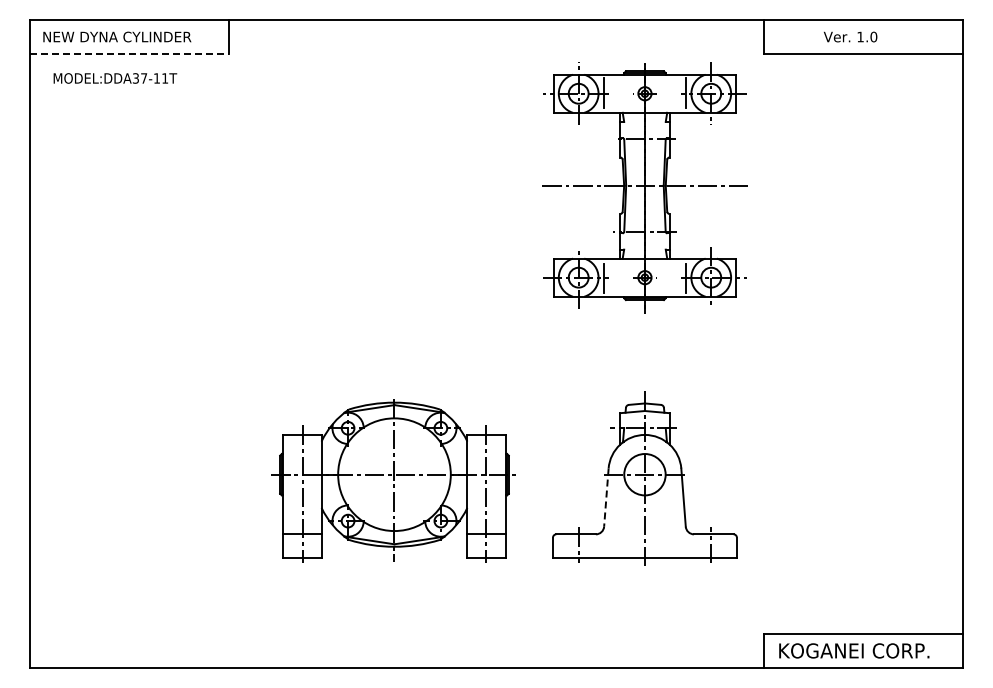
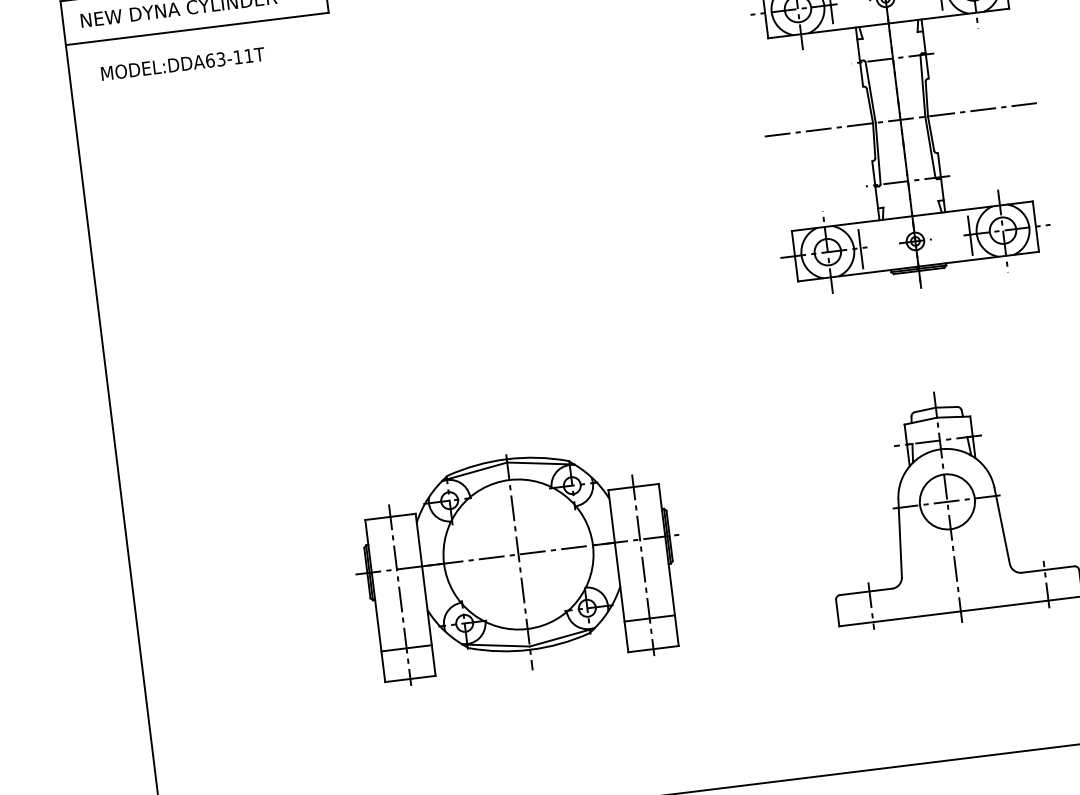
line: (129, 53) -> (197, 28), dashed -> solid
text: (139, 78) -> (214, 60), MODEL:DDA37-11T -> MODEL:DDA63-11T
part: (393, 480) -> (518, 562), moved
line: (606, 498) -> (900, 539), dashed -> solid

